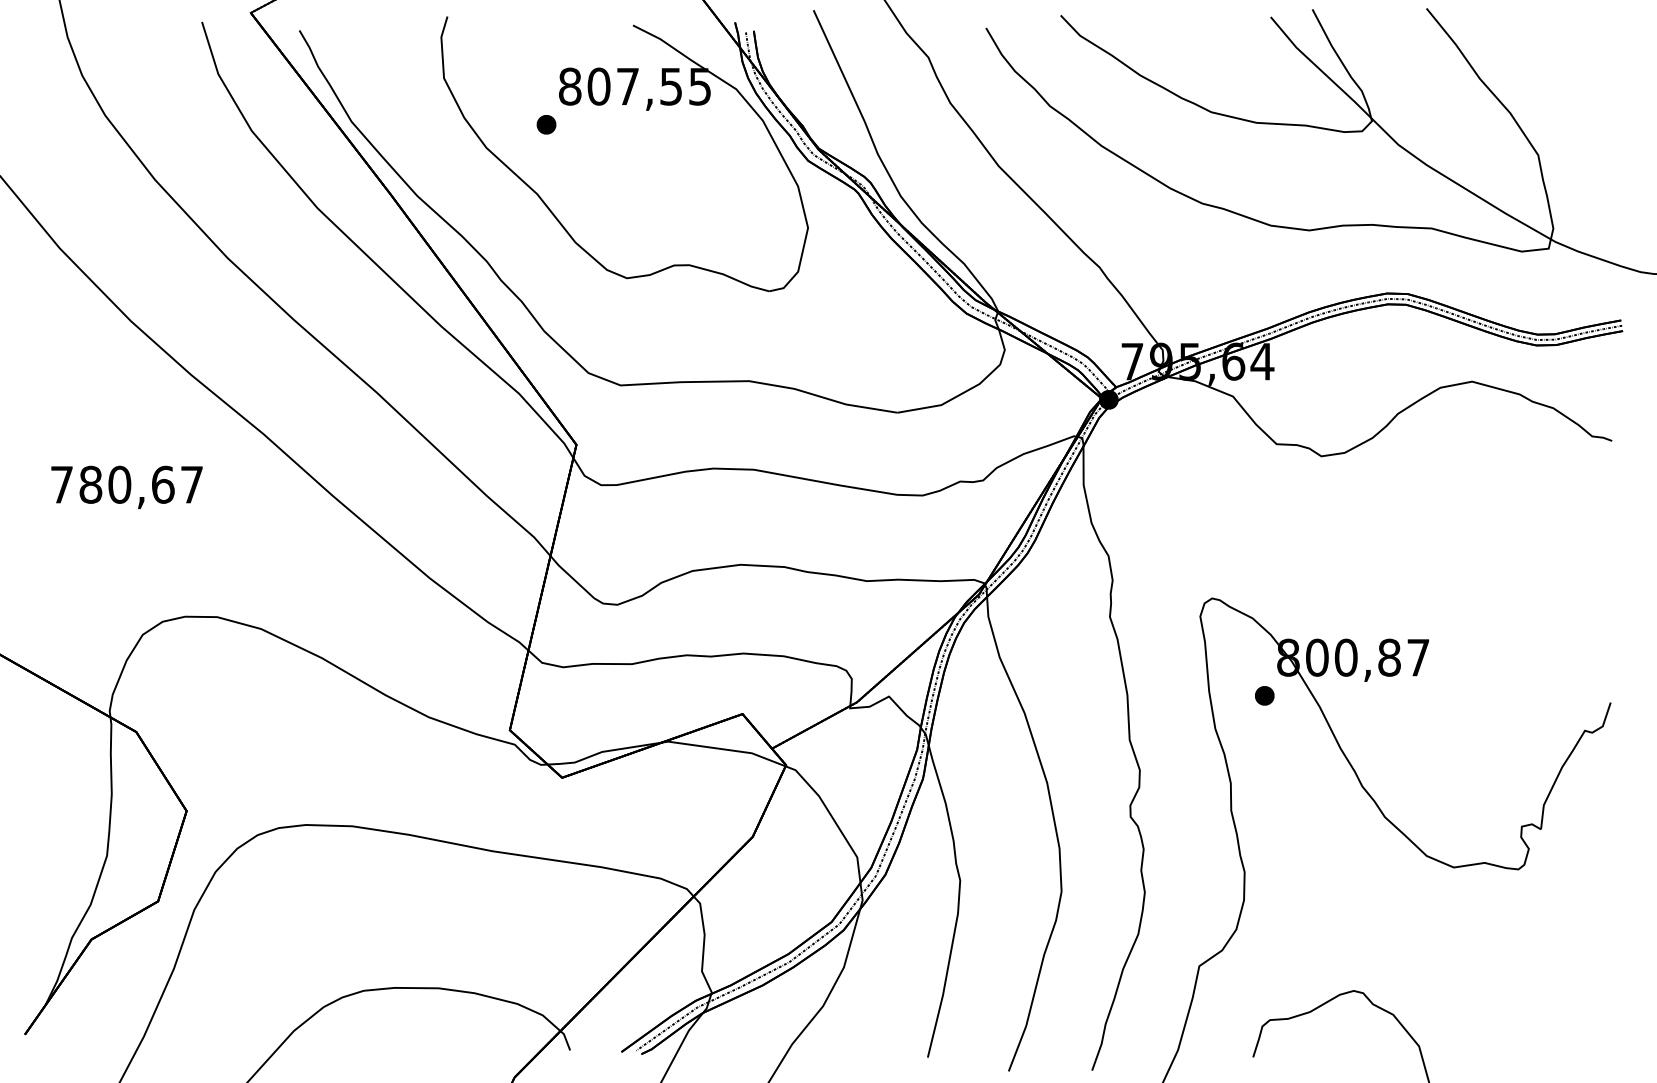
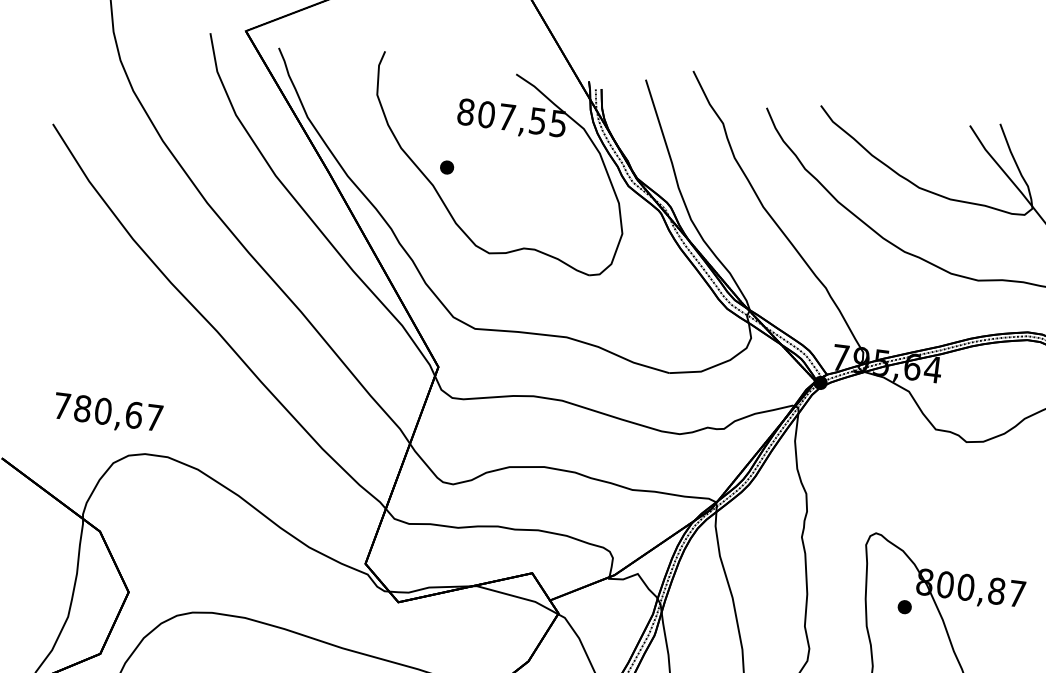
part: (546, 124) -> (447, 167), moved
text: (126, 487) -> (107, 413), moved

